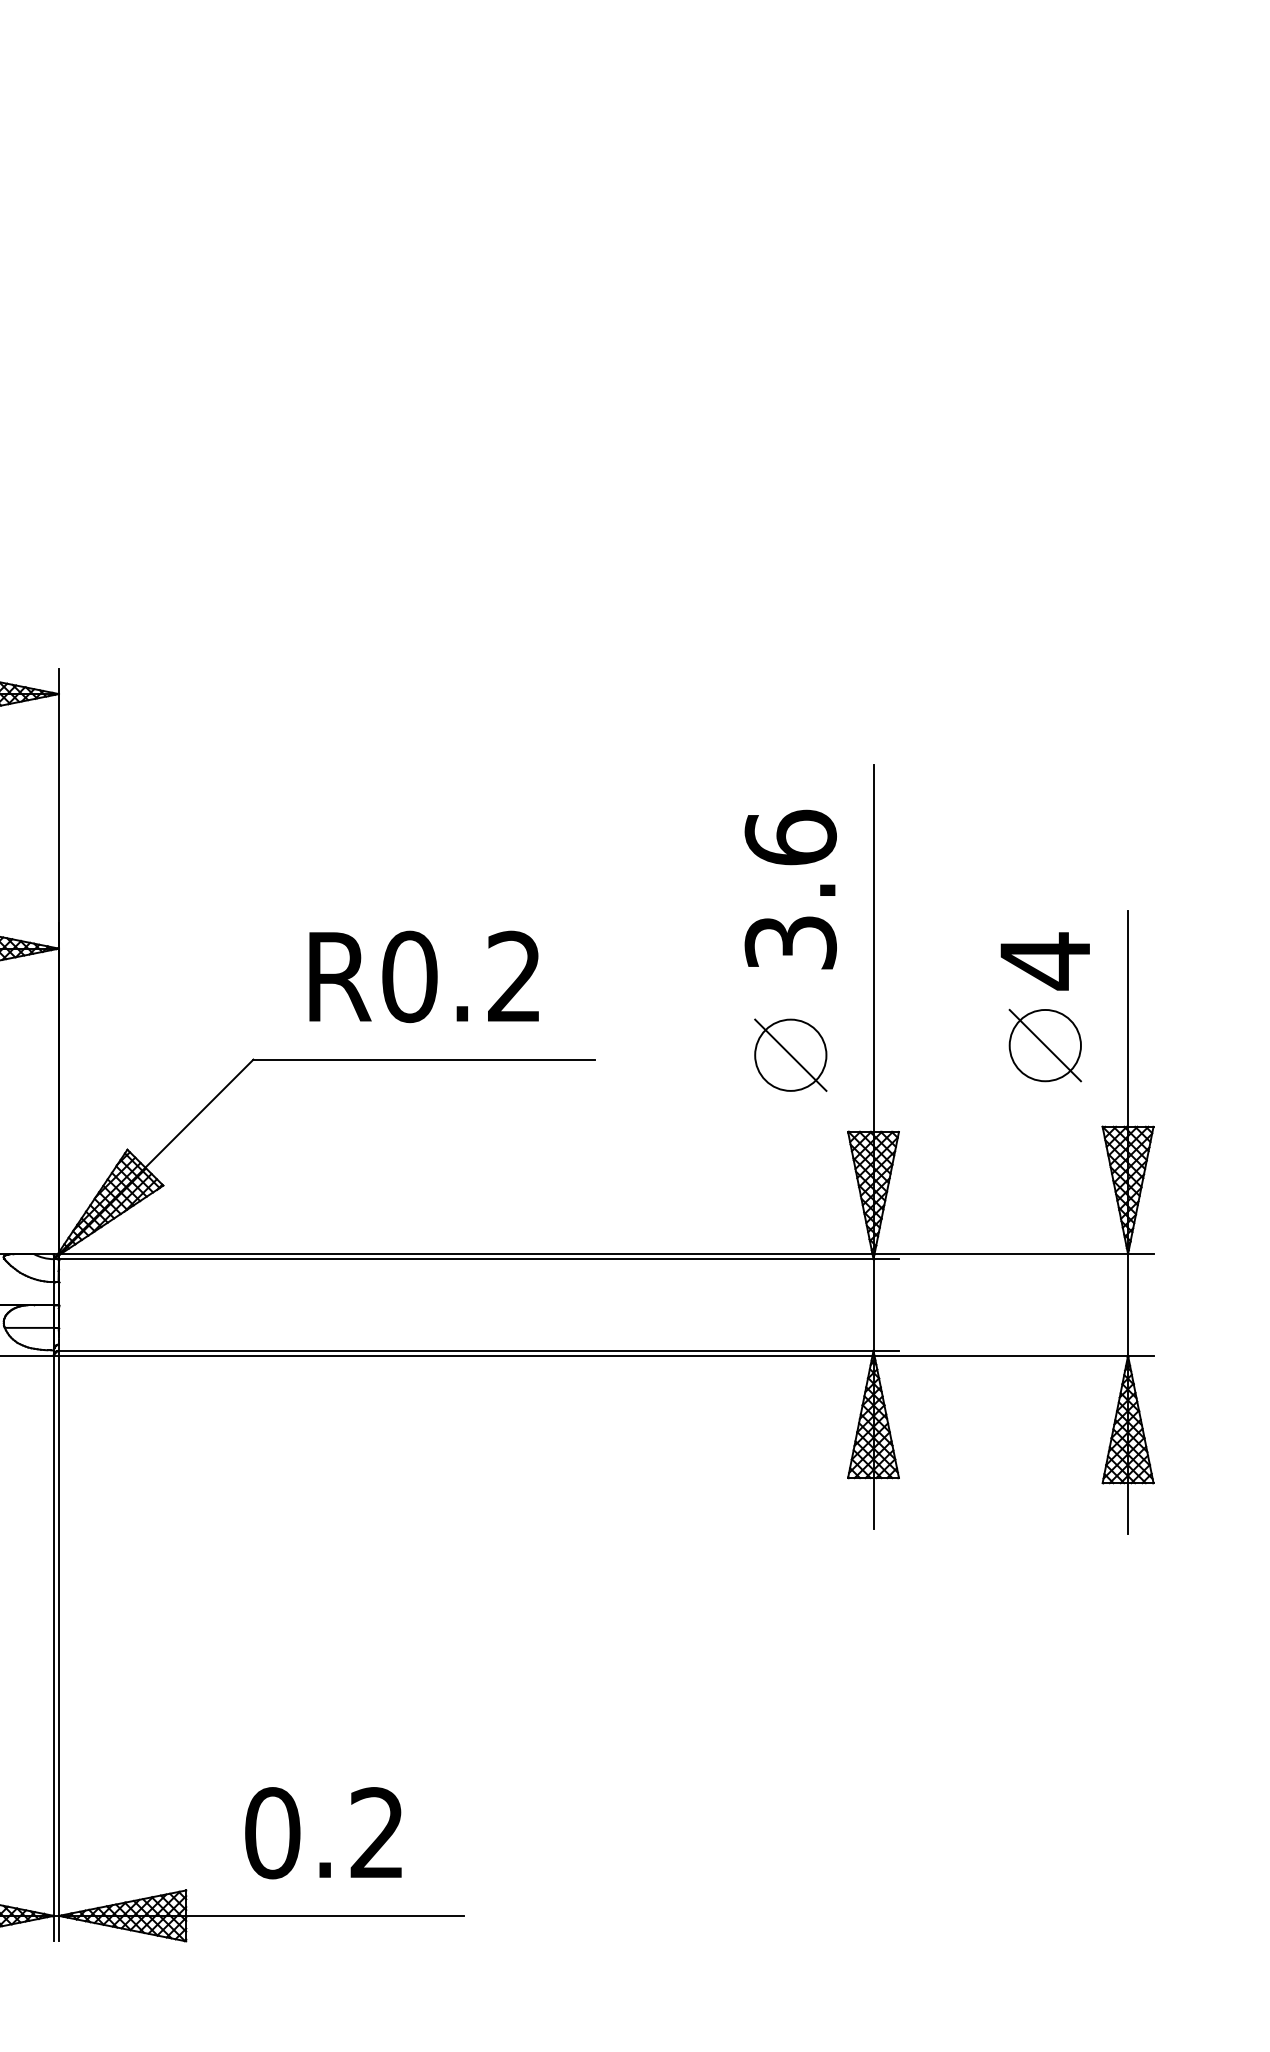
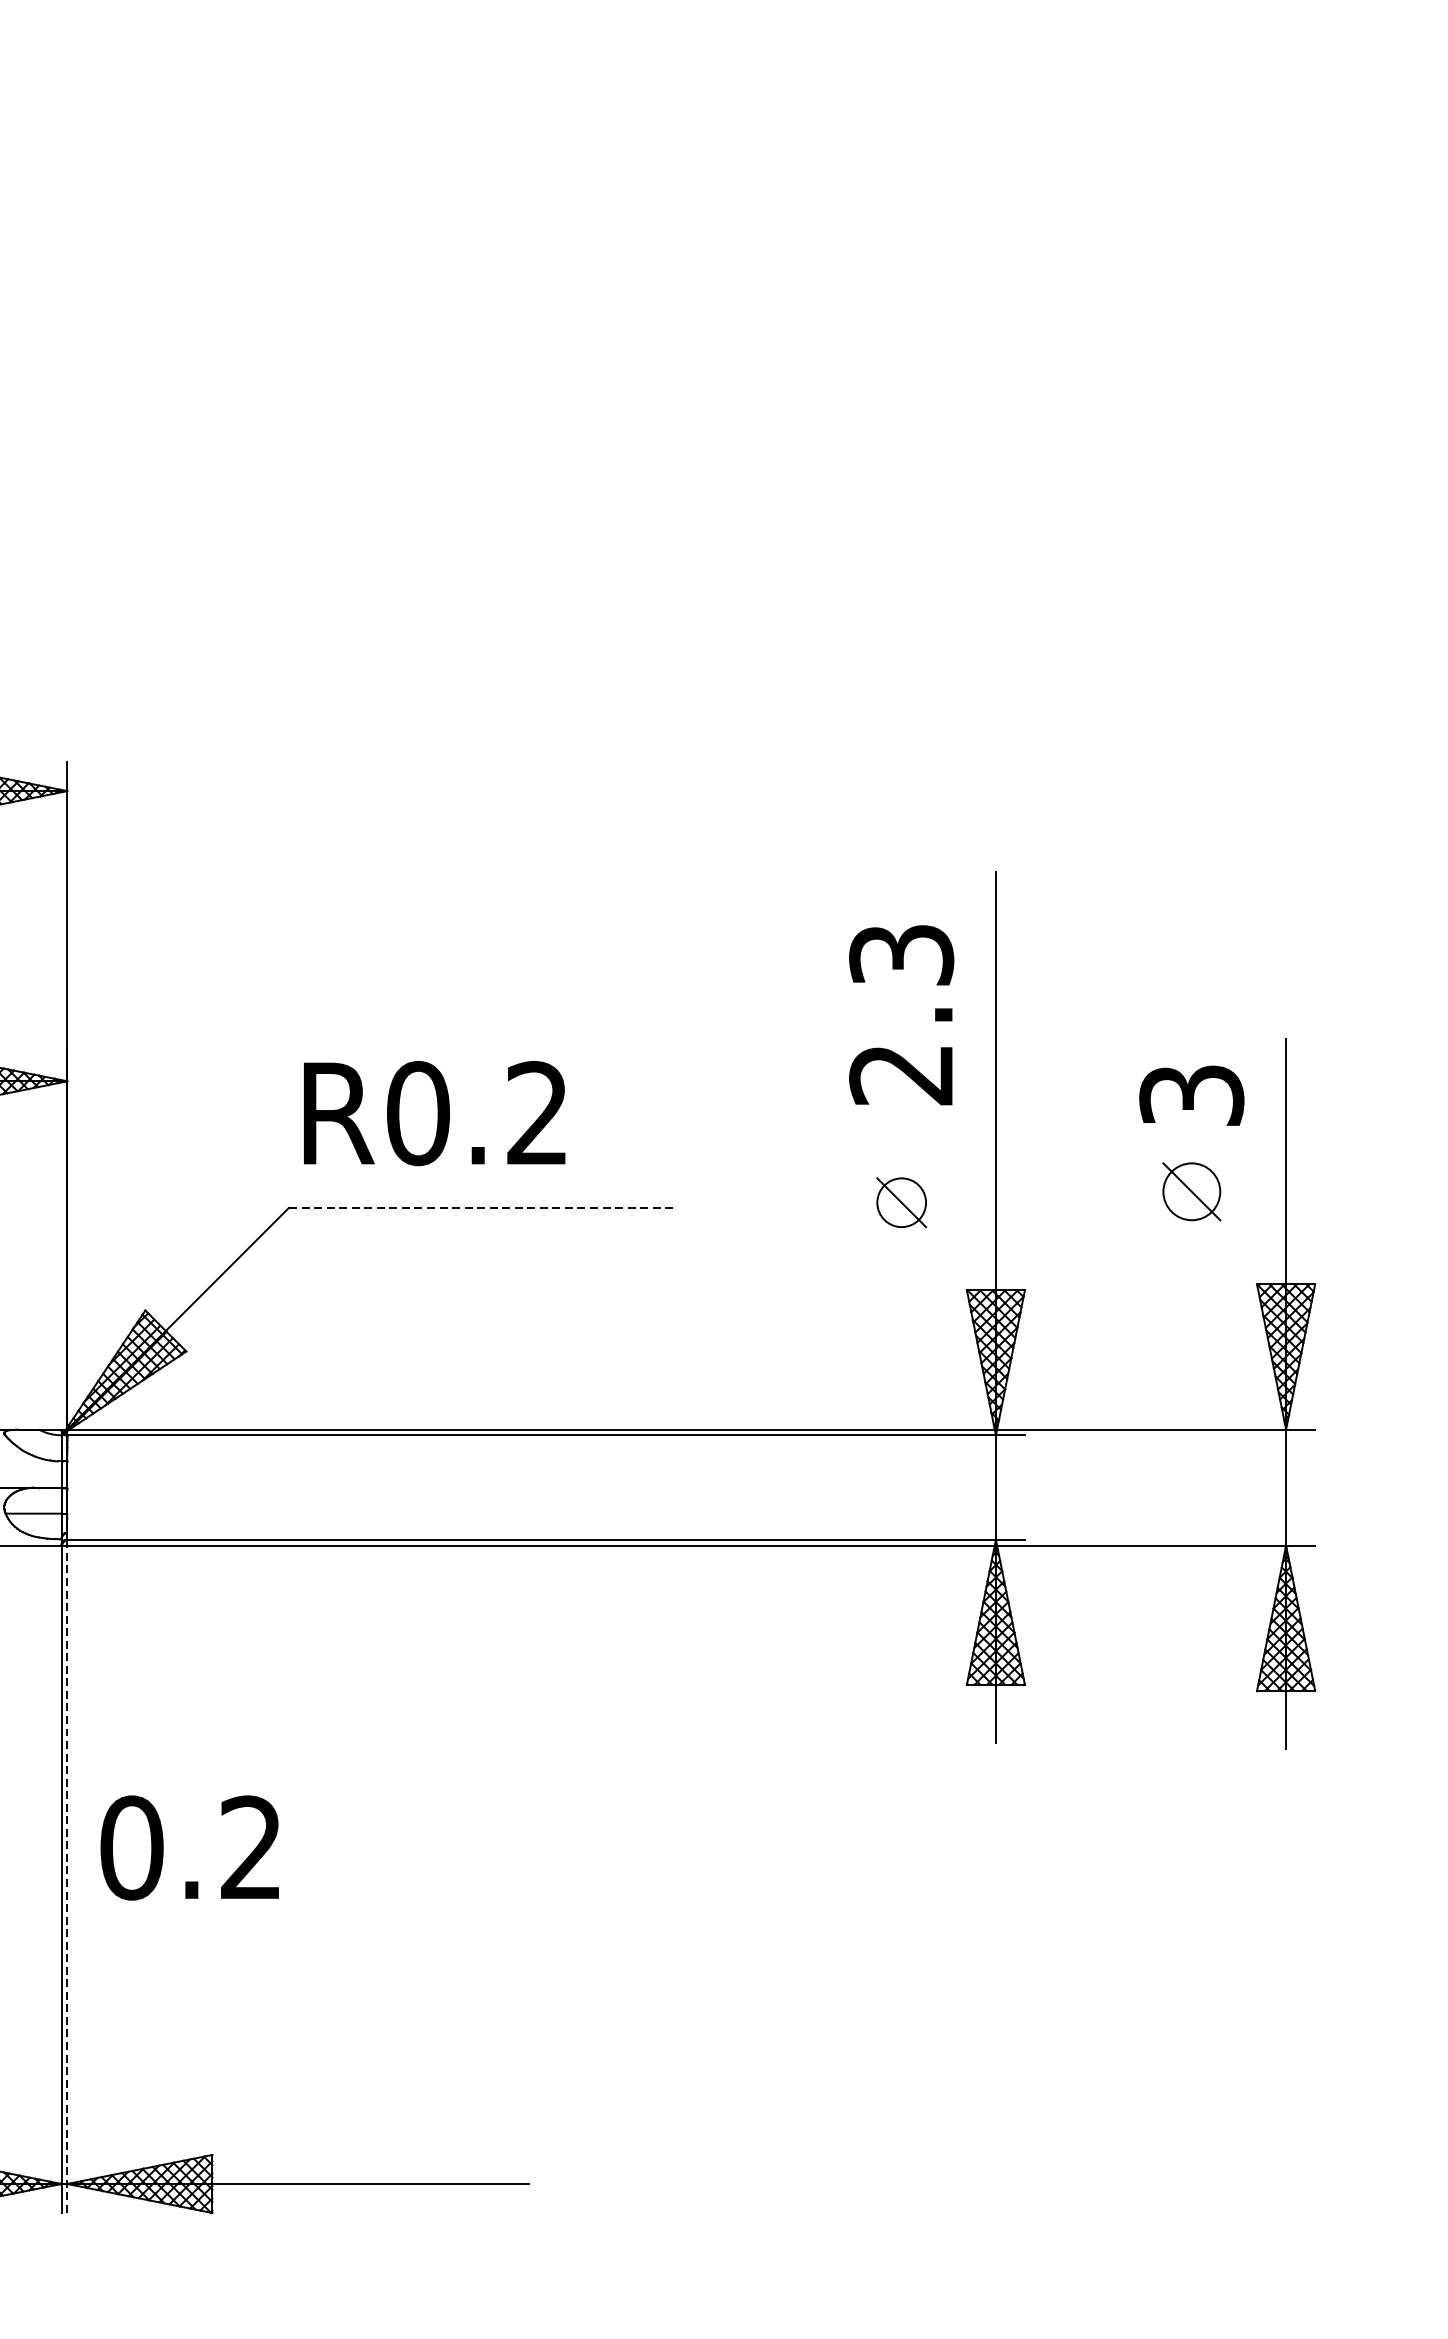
text: (790, 889) -> (901, 1013), 3.6 -> 2.3
text: (1045, 961) -> (1191, 1095), 4 -> 3
text: (423, 976) -> (433, 1113), moved
part: (1045, 1045) -> (1191, 1191), size x0.7
part: (790, 1054) -> (901, 1201), size x0.6
line: (424, 1059) -> (484, 1207), solid -> dashed
line: (58, 1645) -> (66, 1875), solid -> dashed
text: (323, 1833) -> (189, 1848), moved

